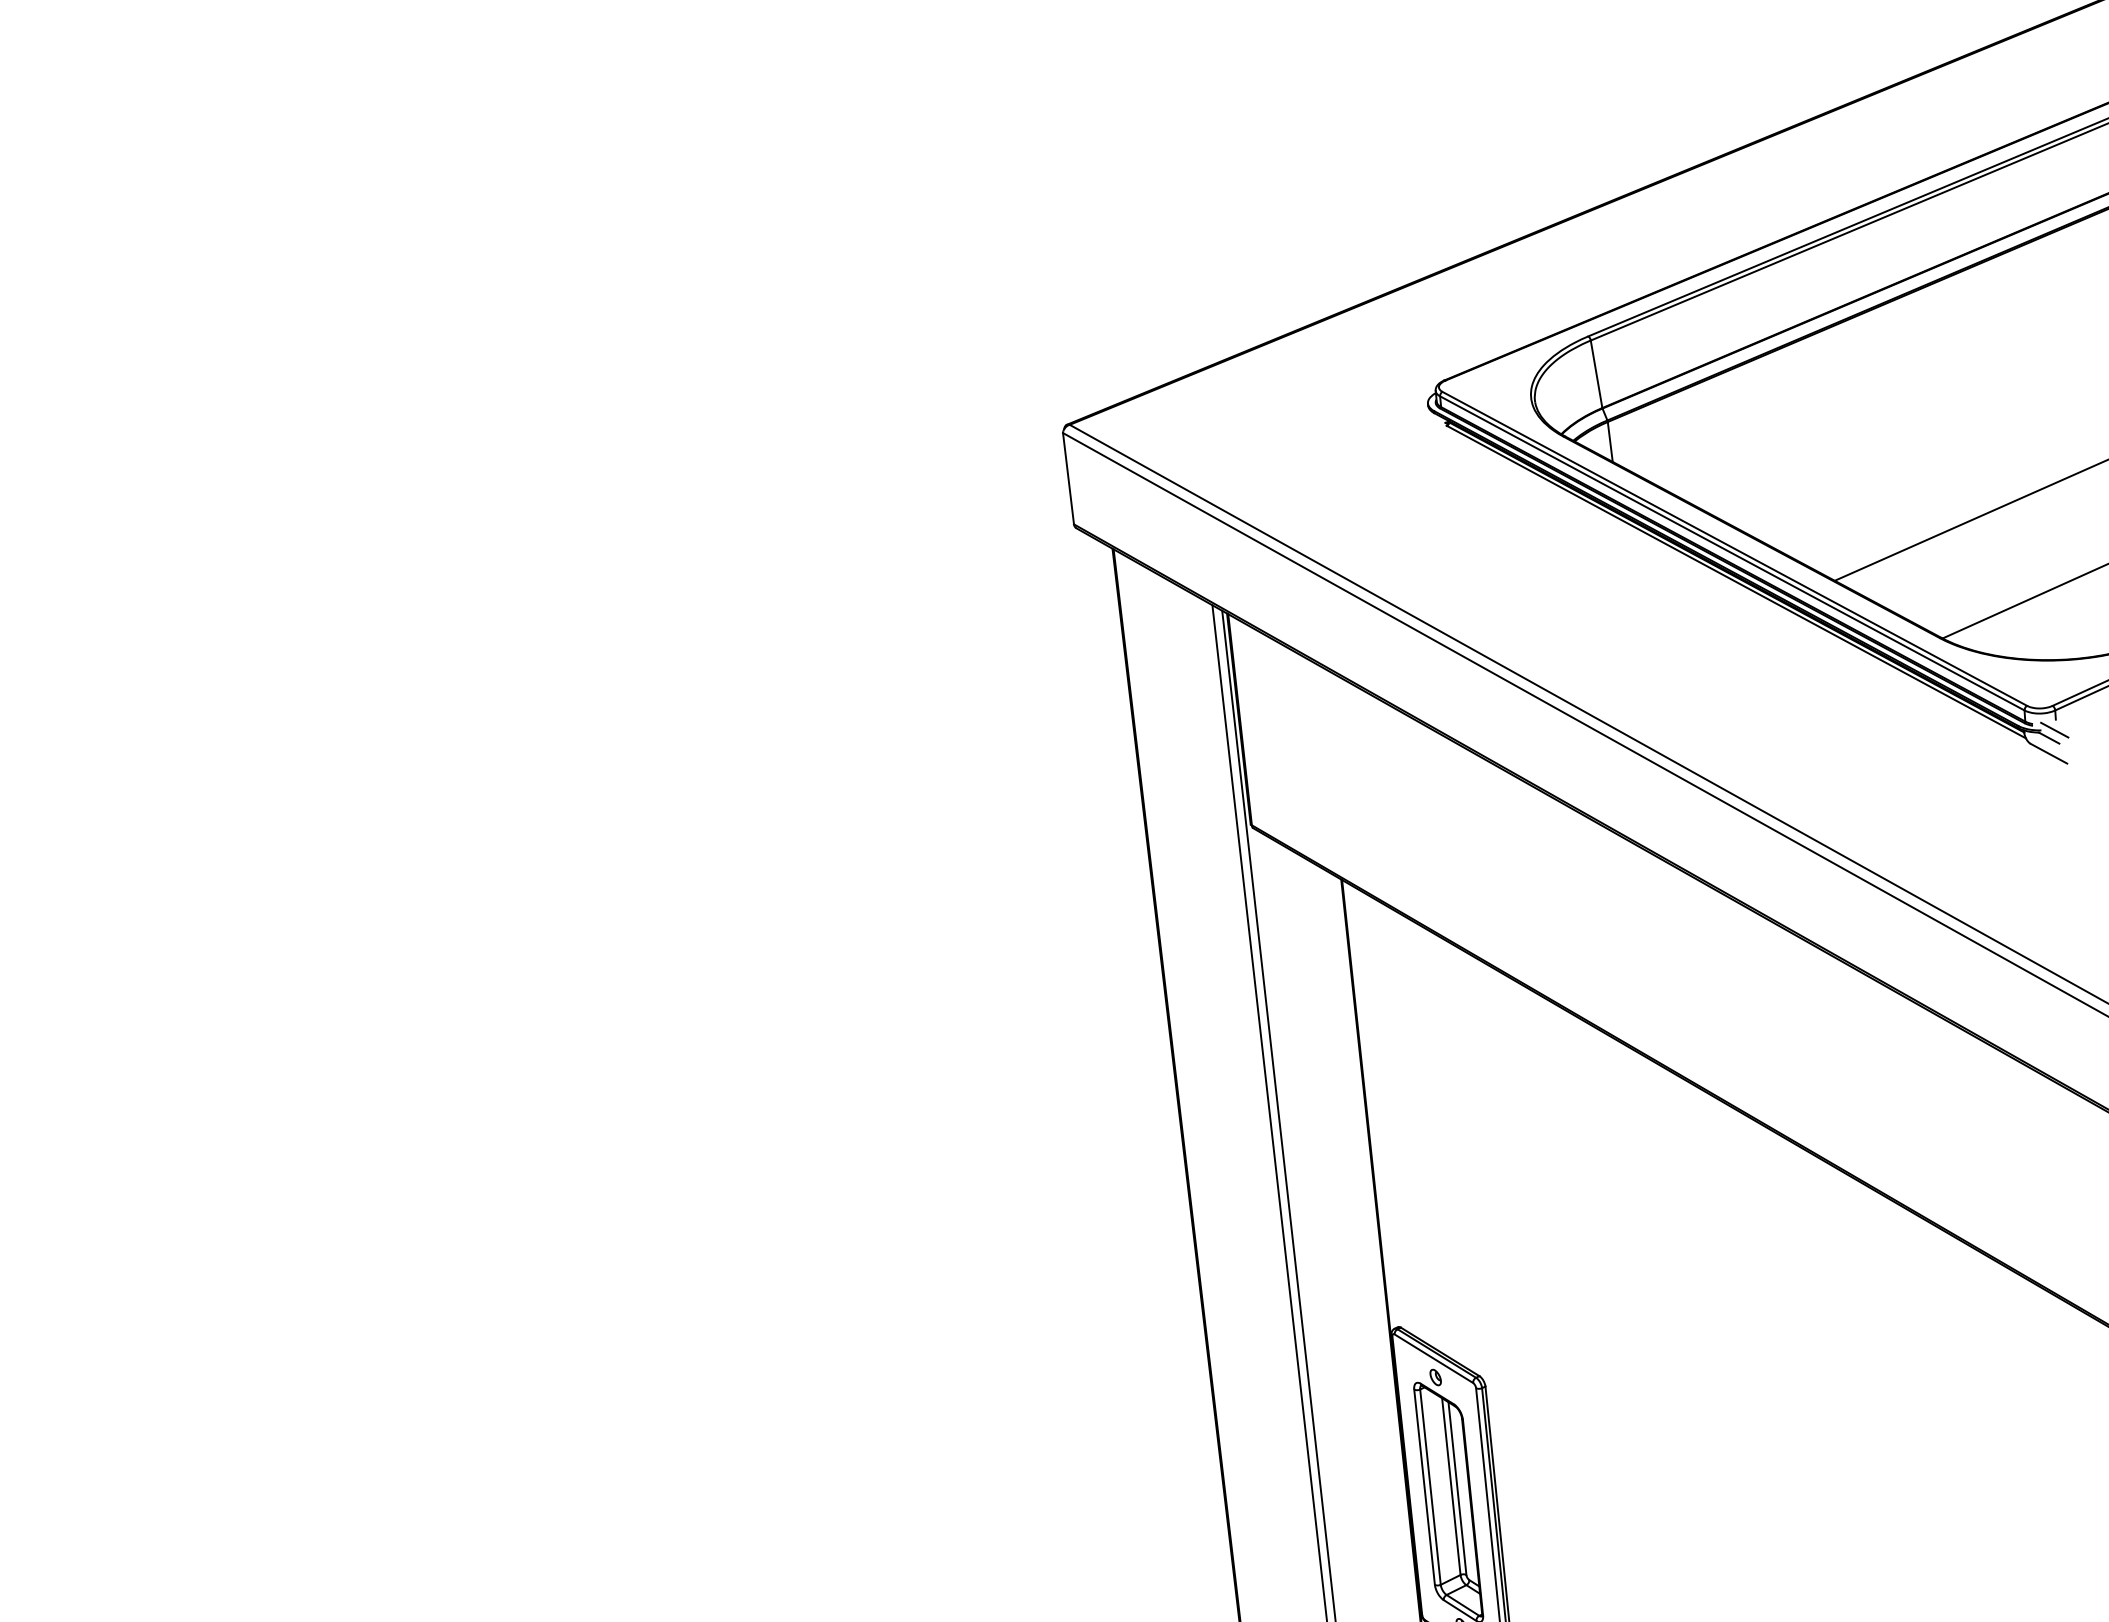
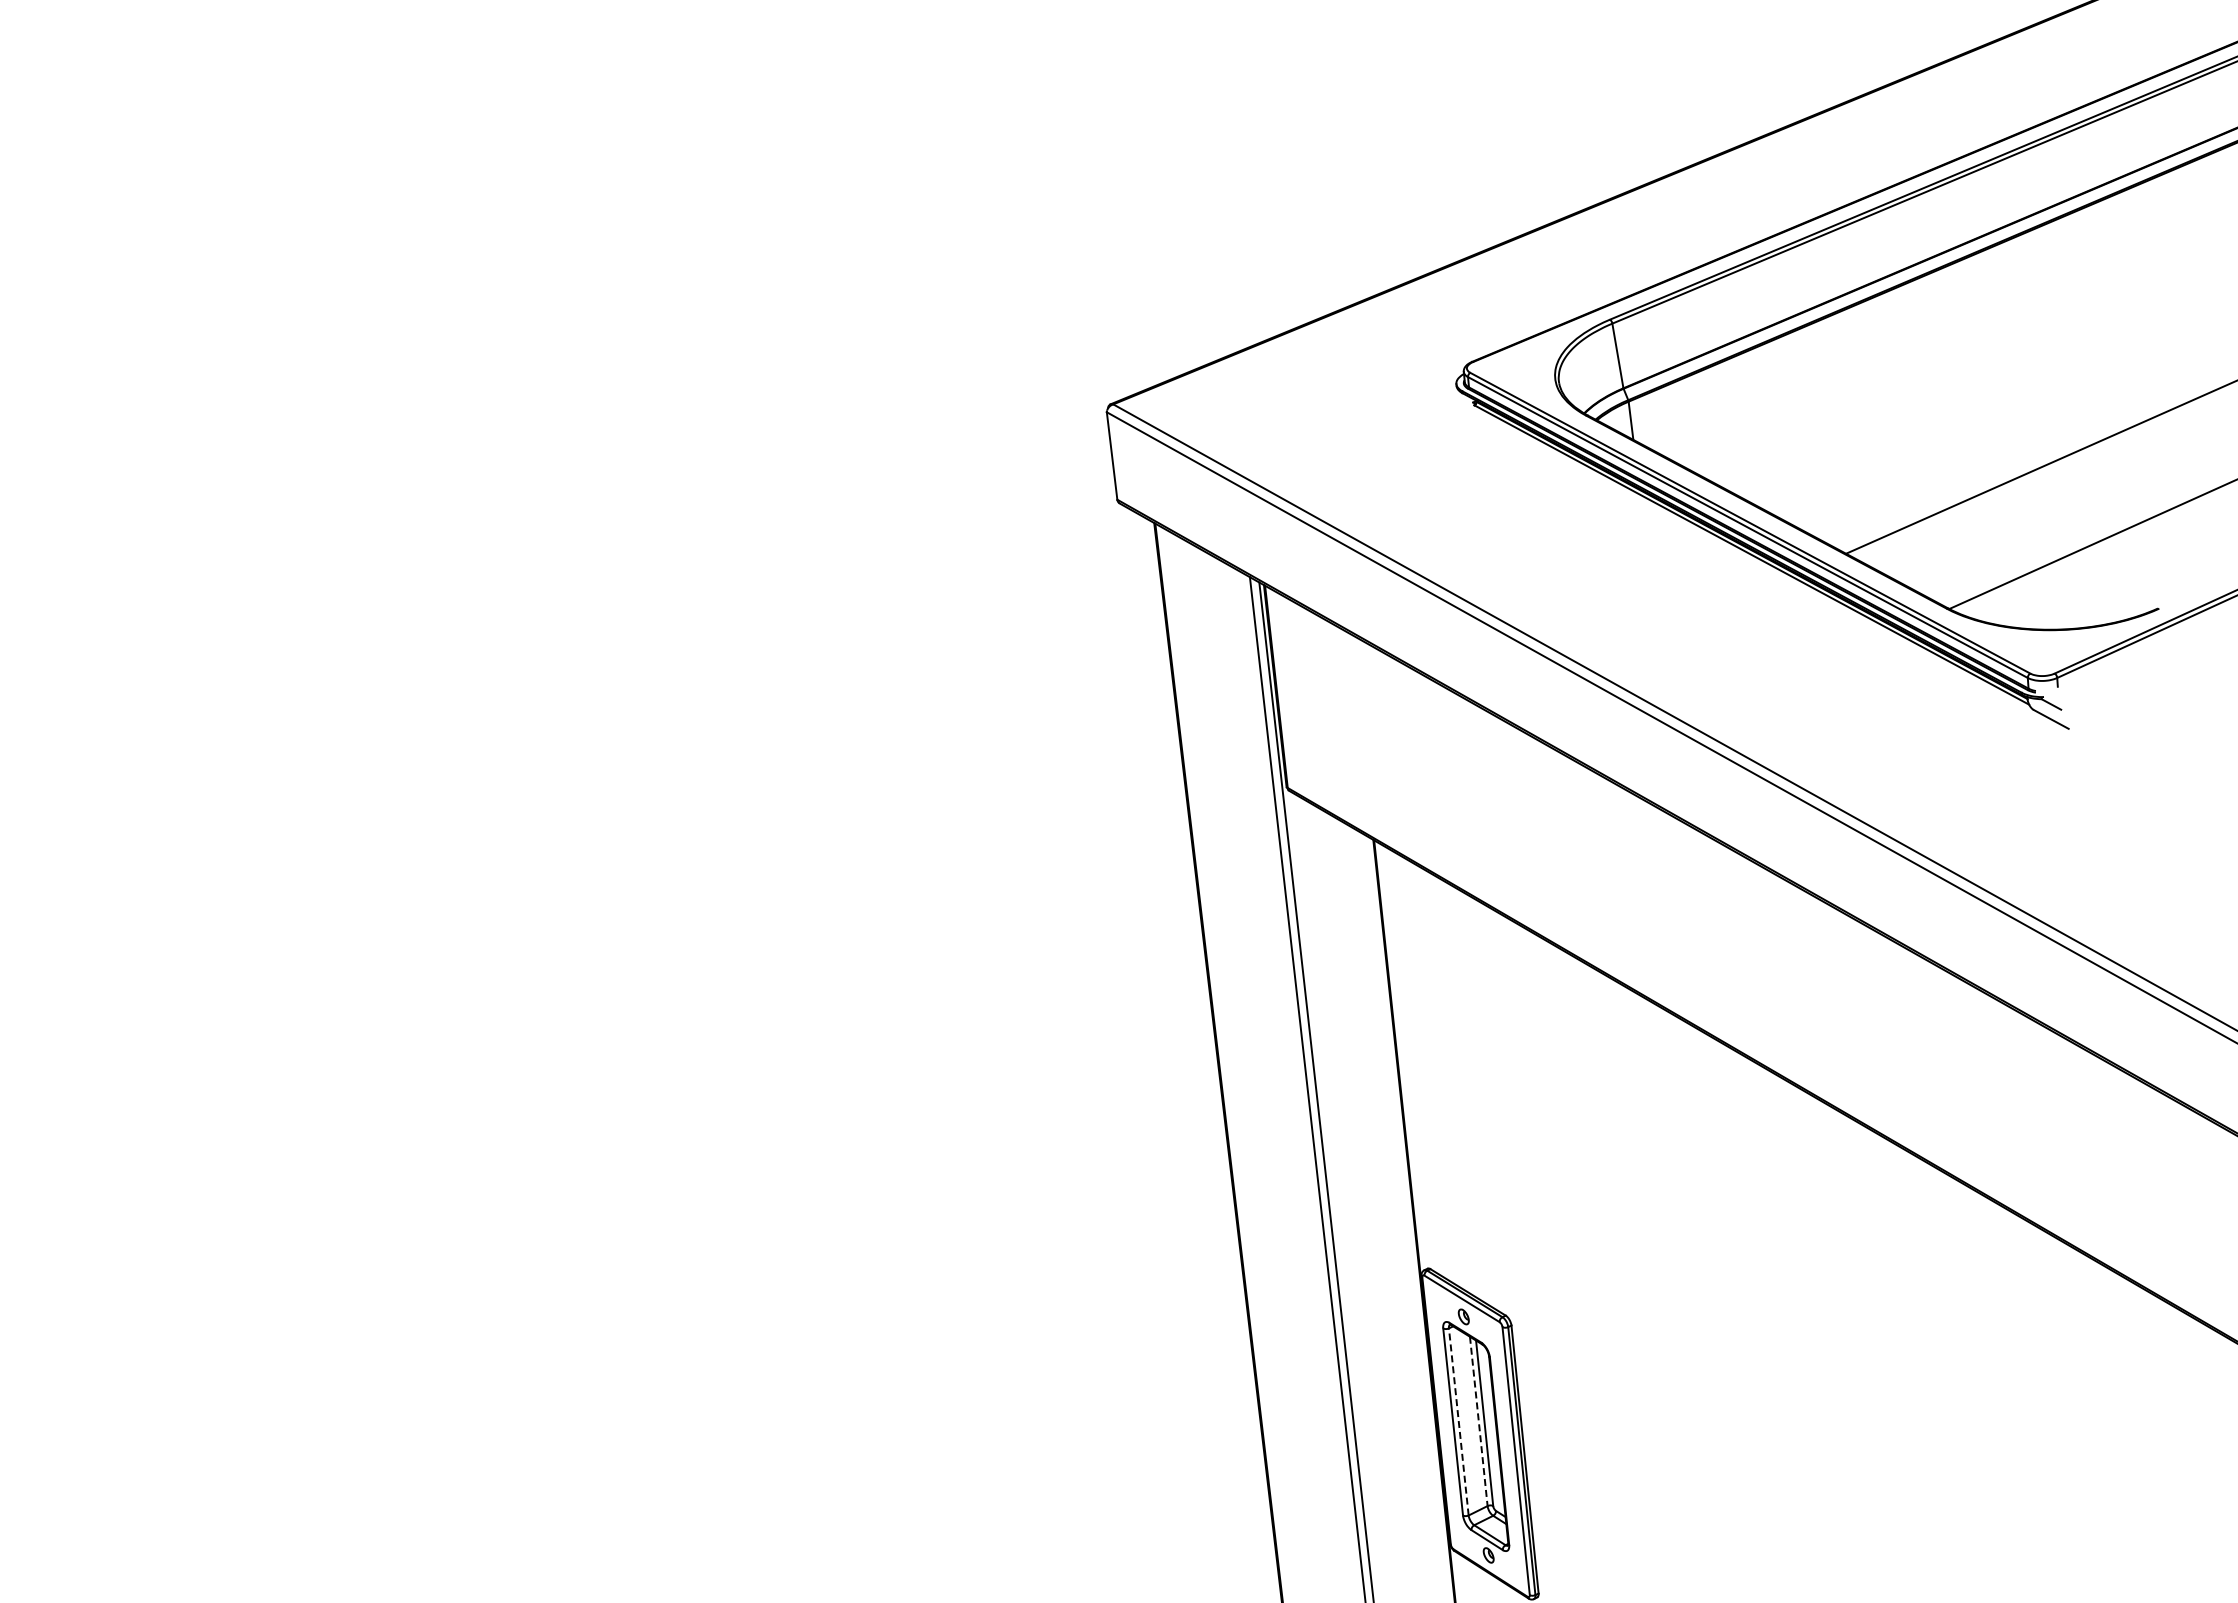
line: (2054, 729) -> (2056, 696), removed
line: (1430, 1486) -> (1458, 1421), solid -> dashed
line: (1451, 1486) -> (1478, 1421), solid -> dashed

